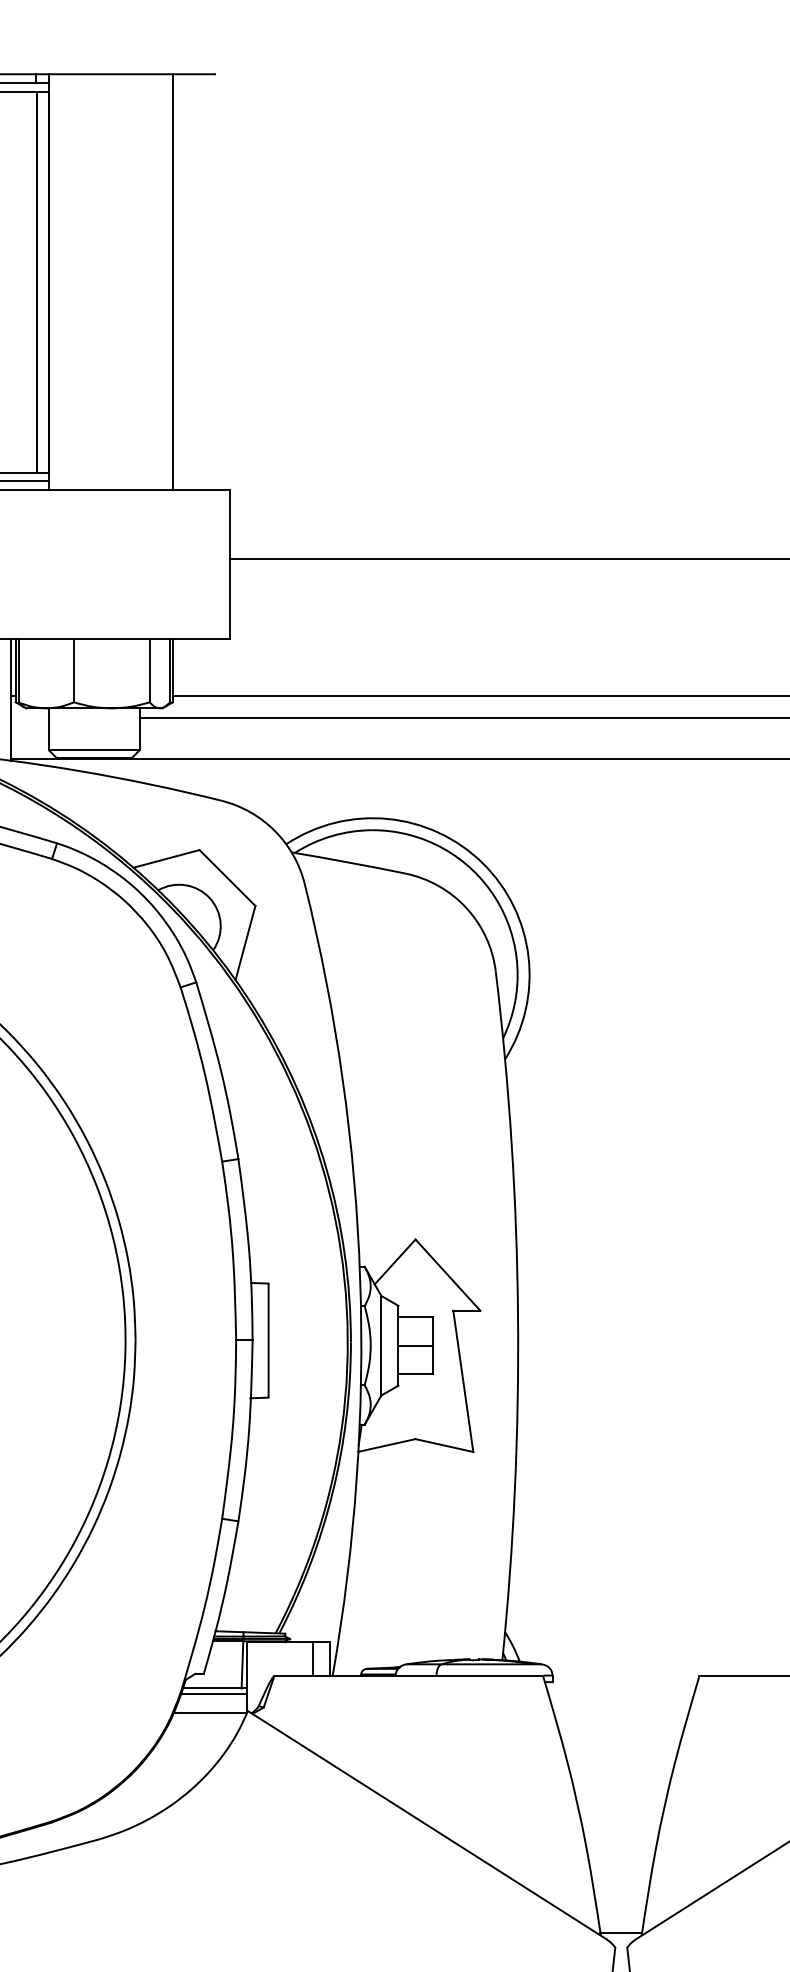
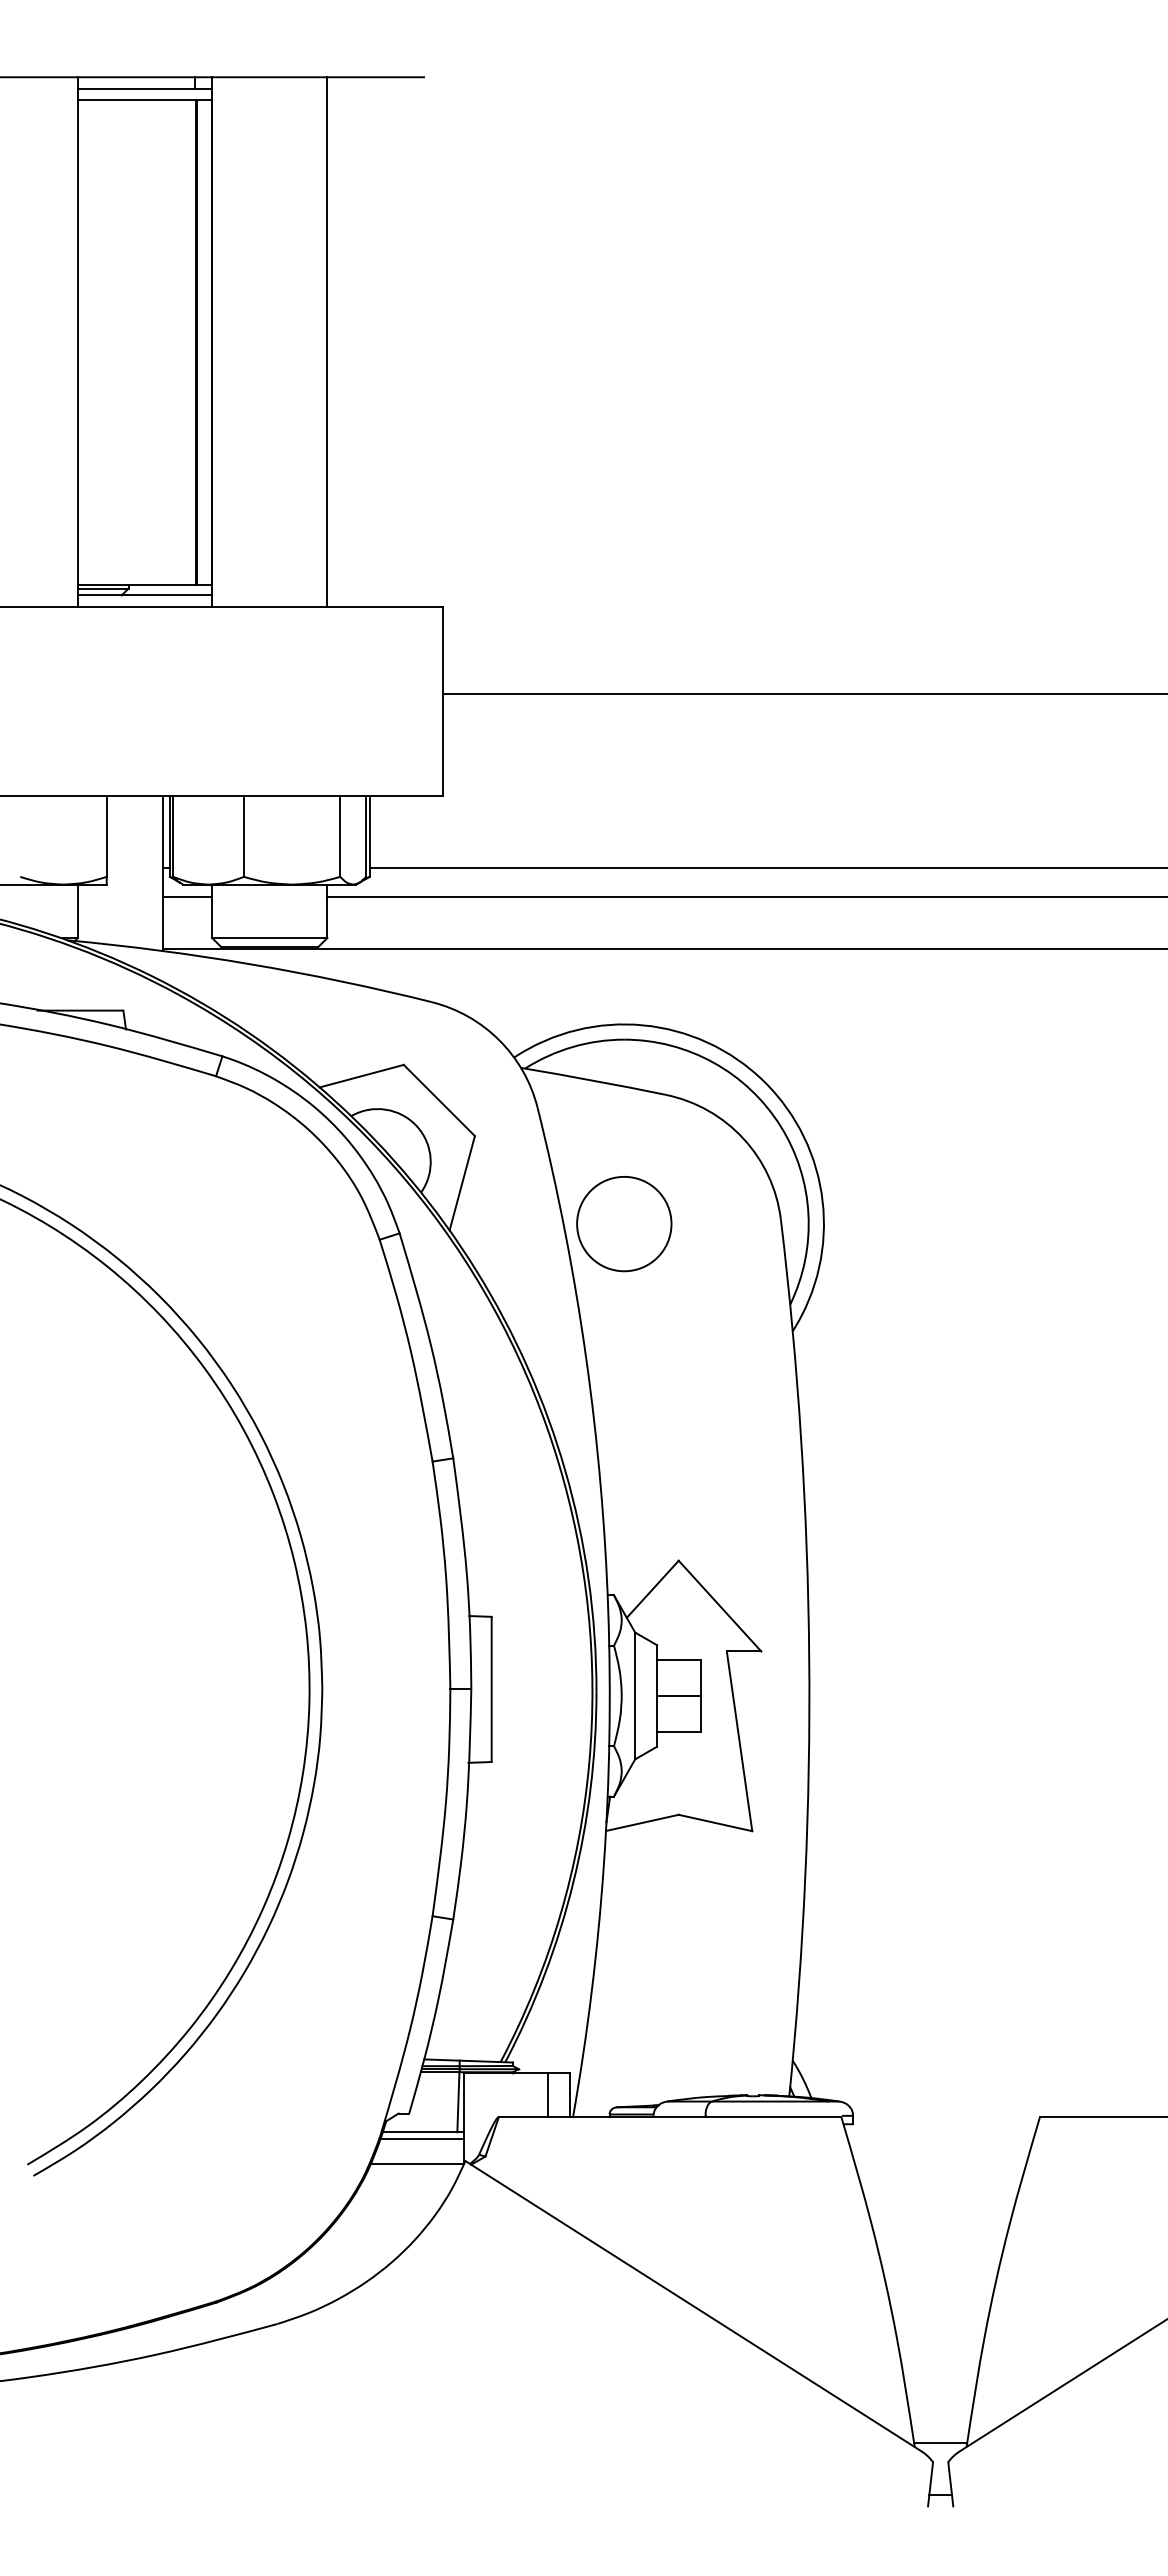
line: (172, 281) -> (327, 341), moved
line: (29, 718) -> (187, 897), added
circle: (372, 975) -> (624, 1224), added

